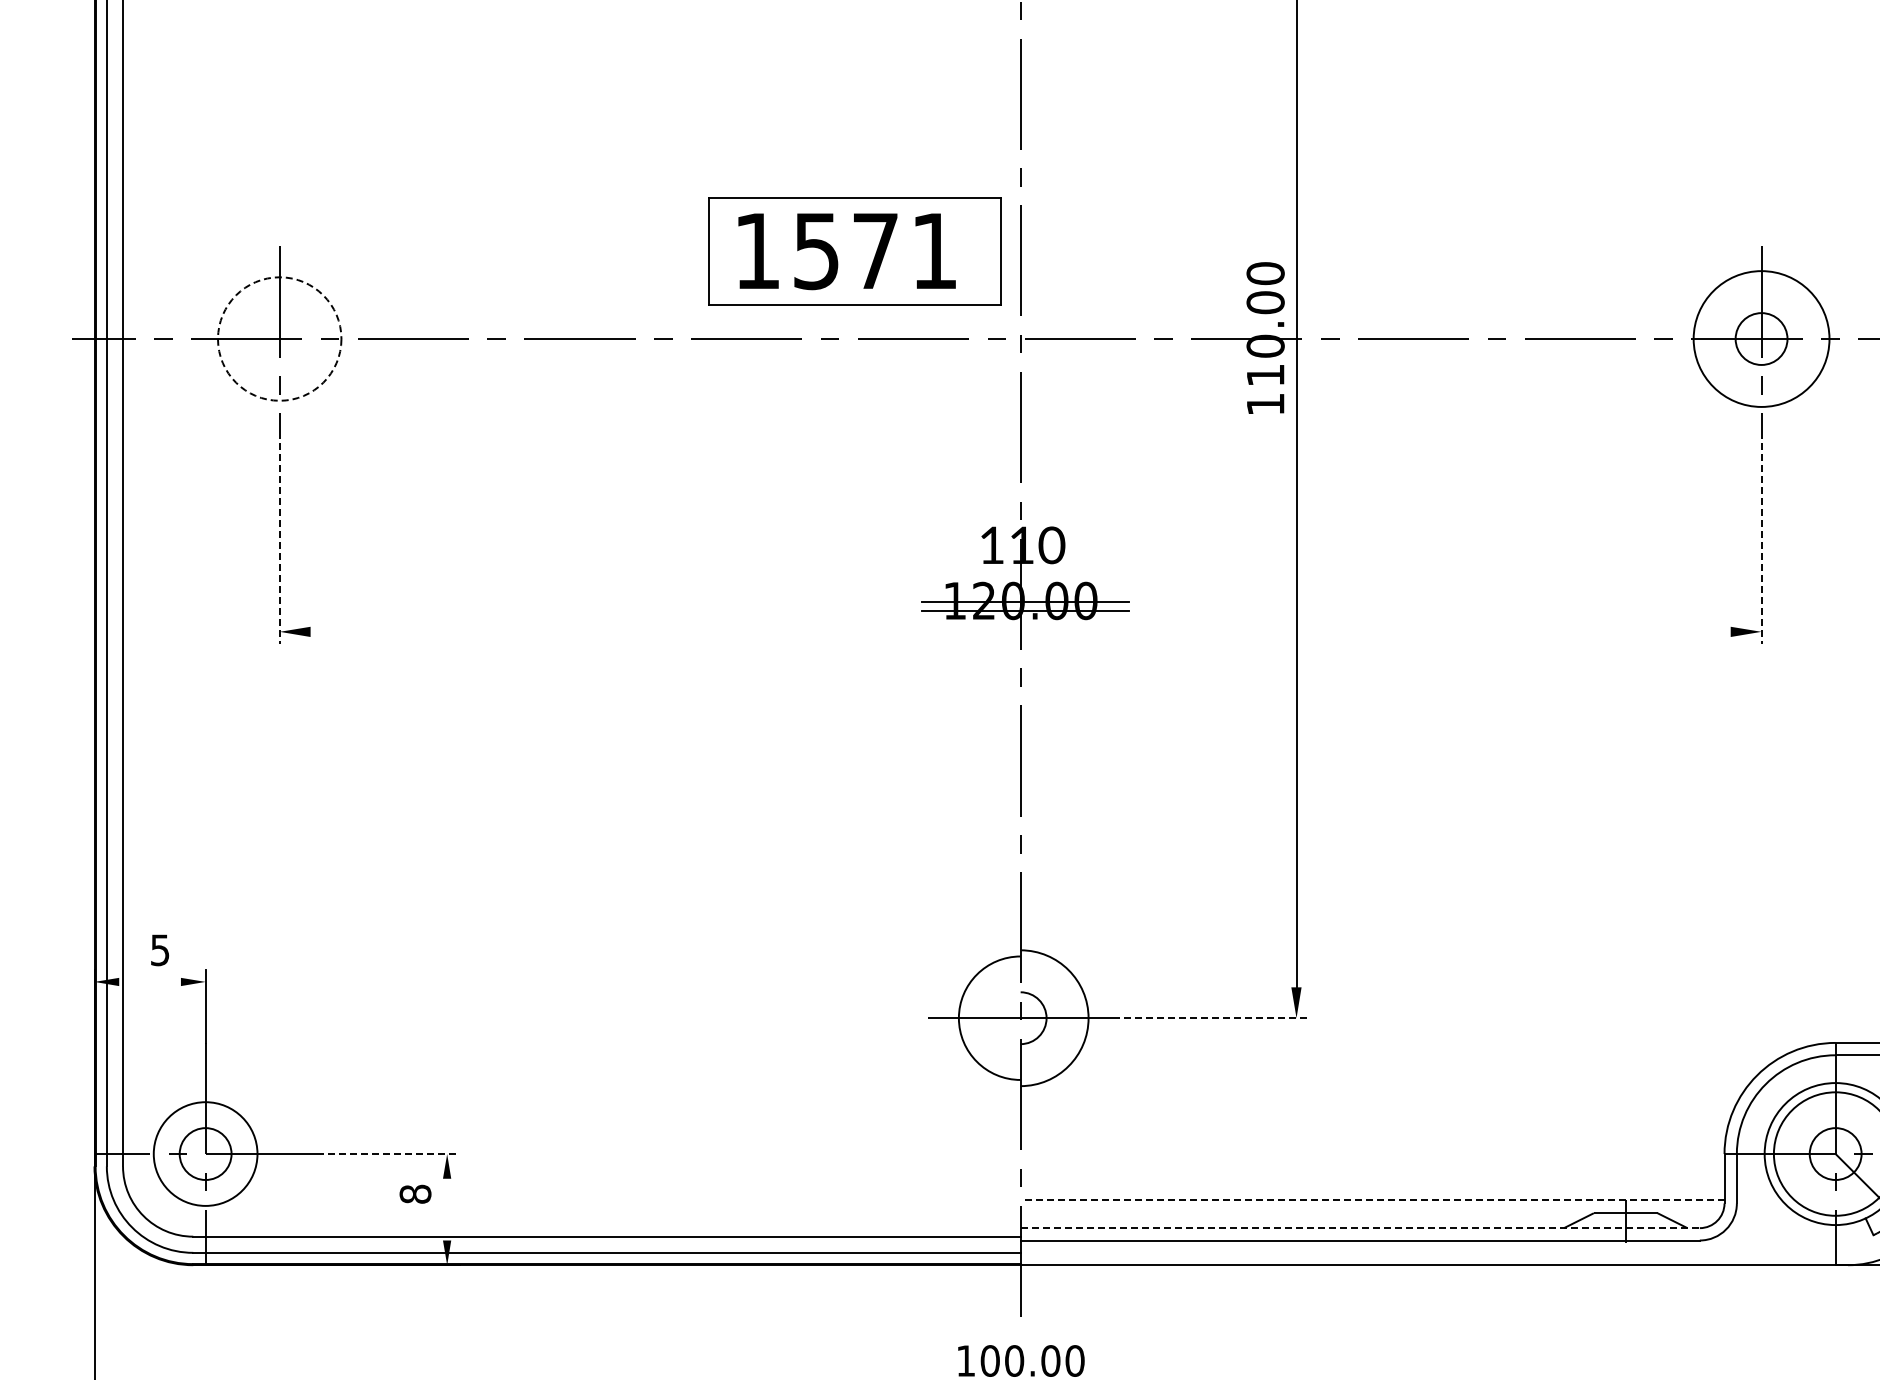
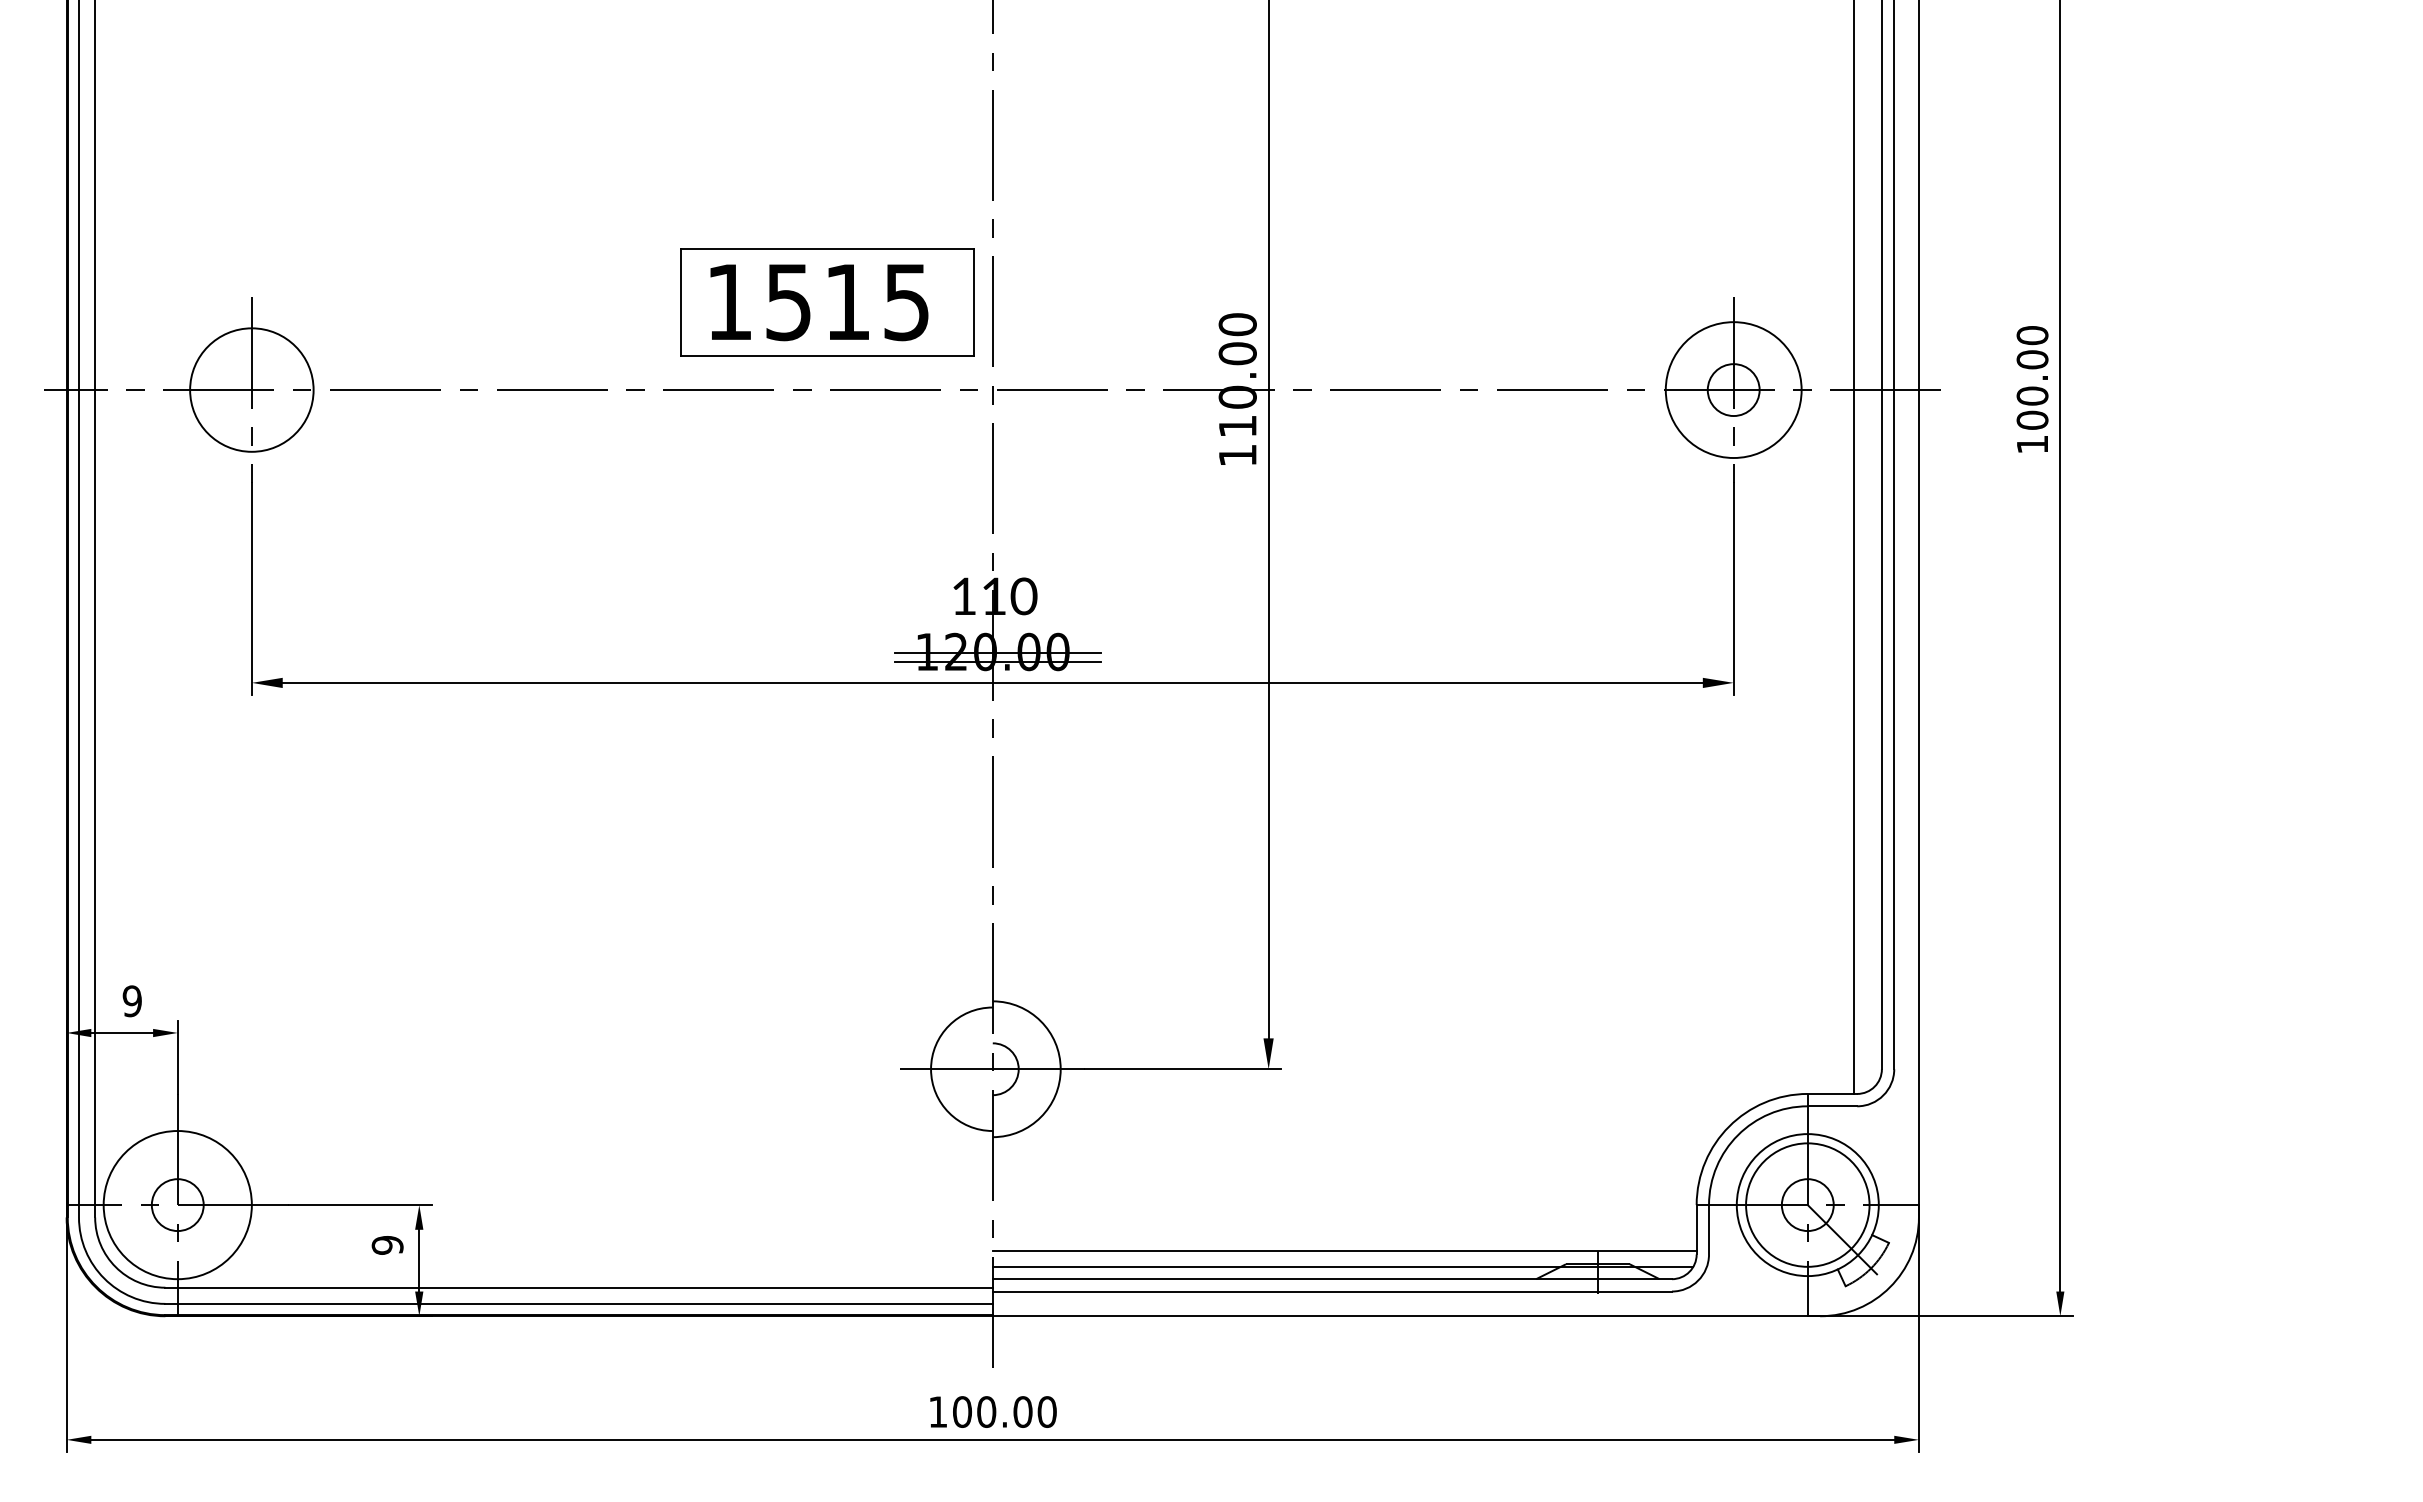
text: (905, 251) -> (877, 302), 1571 -> 1515
circle: (279, 338) -> (251, 389), dashed -> solid
line: (279, 538) -> (251, 589), dashed -> solid
line: (1761, 538) -> (1733, 589), dashed -> solid
line: (1020, 631) -> (992, 682), added
text: (159, 950) -> (131, 1001), 5 -> 9
line: (150, 981) -> (122, 1032), added
line: (1211, 1018) -> (1183, 1069), dashed -> solid
circle: (205, 1154) -> (177, 1205), size x1.43
line: (388, 1154) -> (360, 1205), dashed -> solid
text: (415, 1193) -> (387, 1244), 8 -> 9
line: (1372, 1200) -> (1344, 1251), dashed -> solid
line: (447, 1209) -> (419, 1260), added
line: (1370, 1215) -> (1342, 1266), added
line: (1360, 1228) -> (1332, 1279), dashed -> solid

